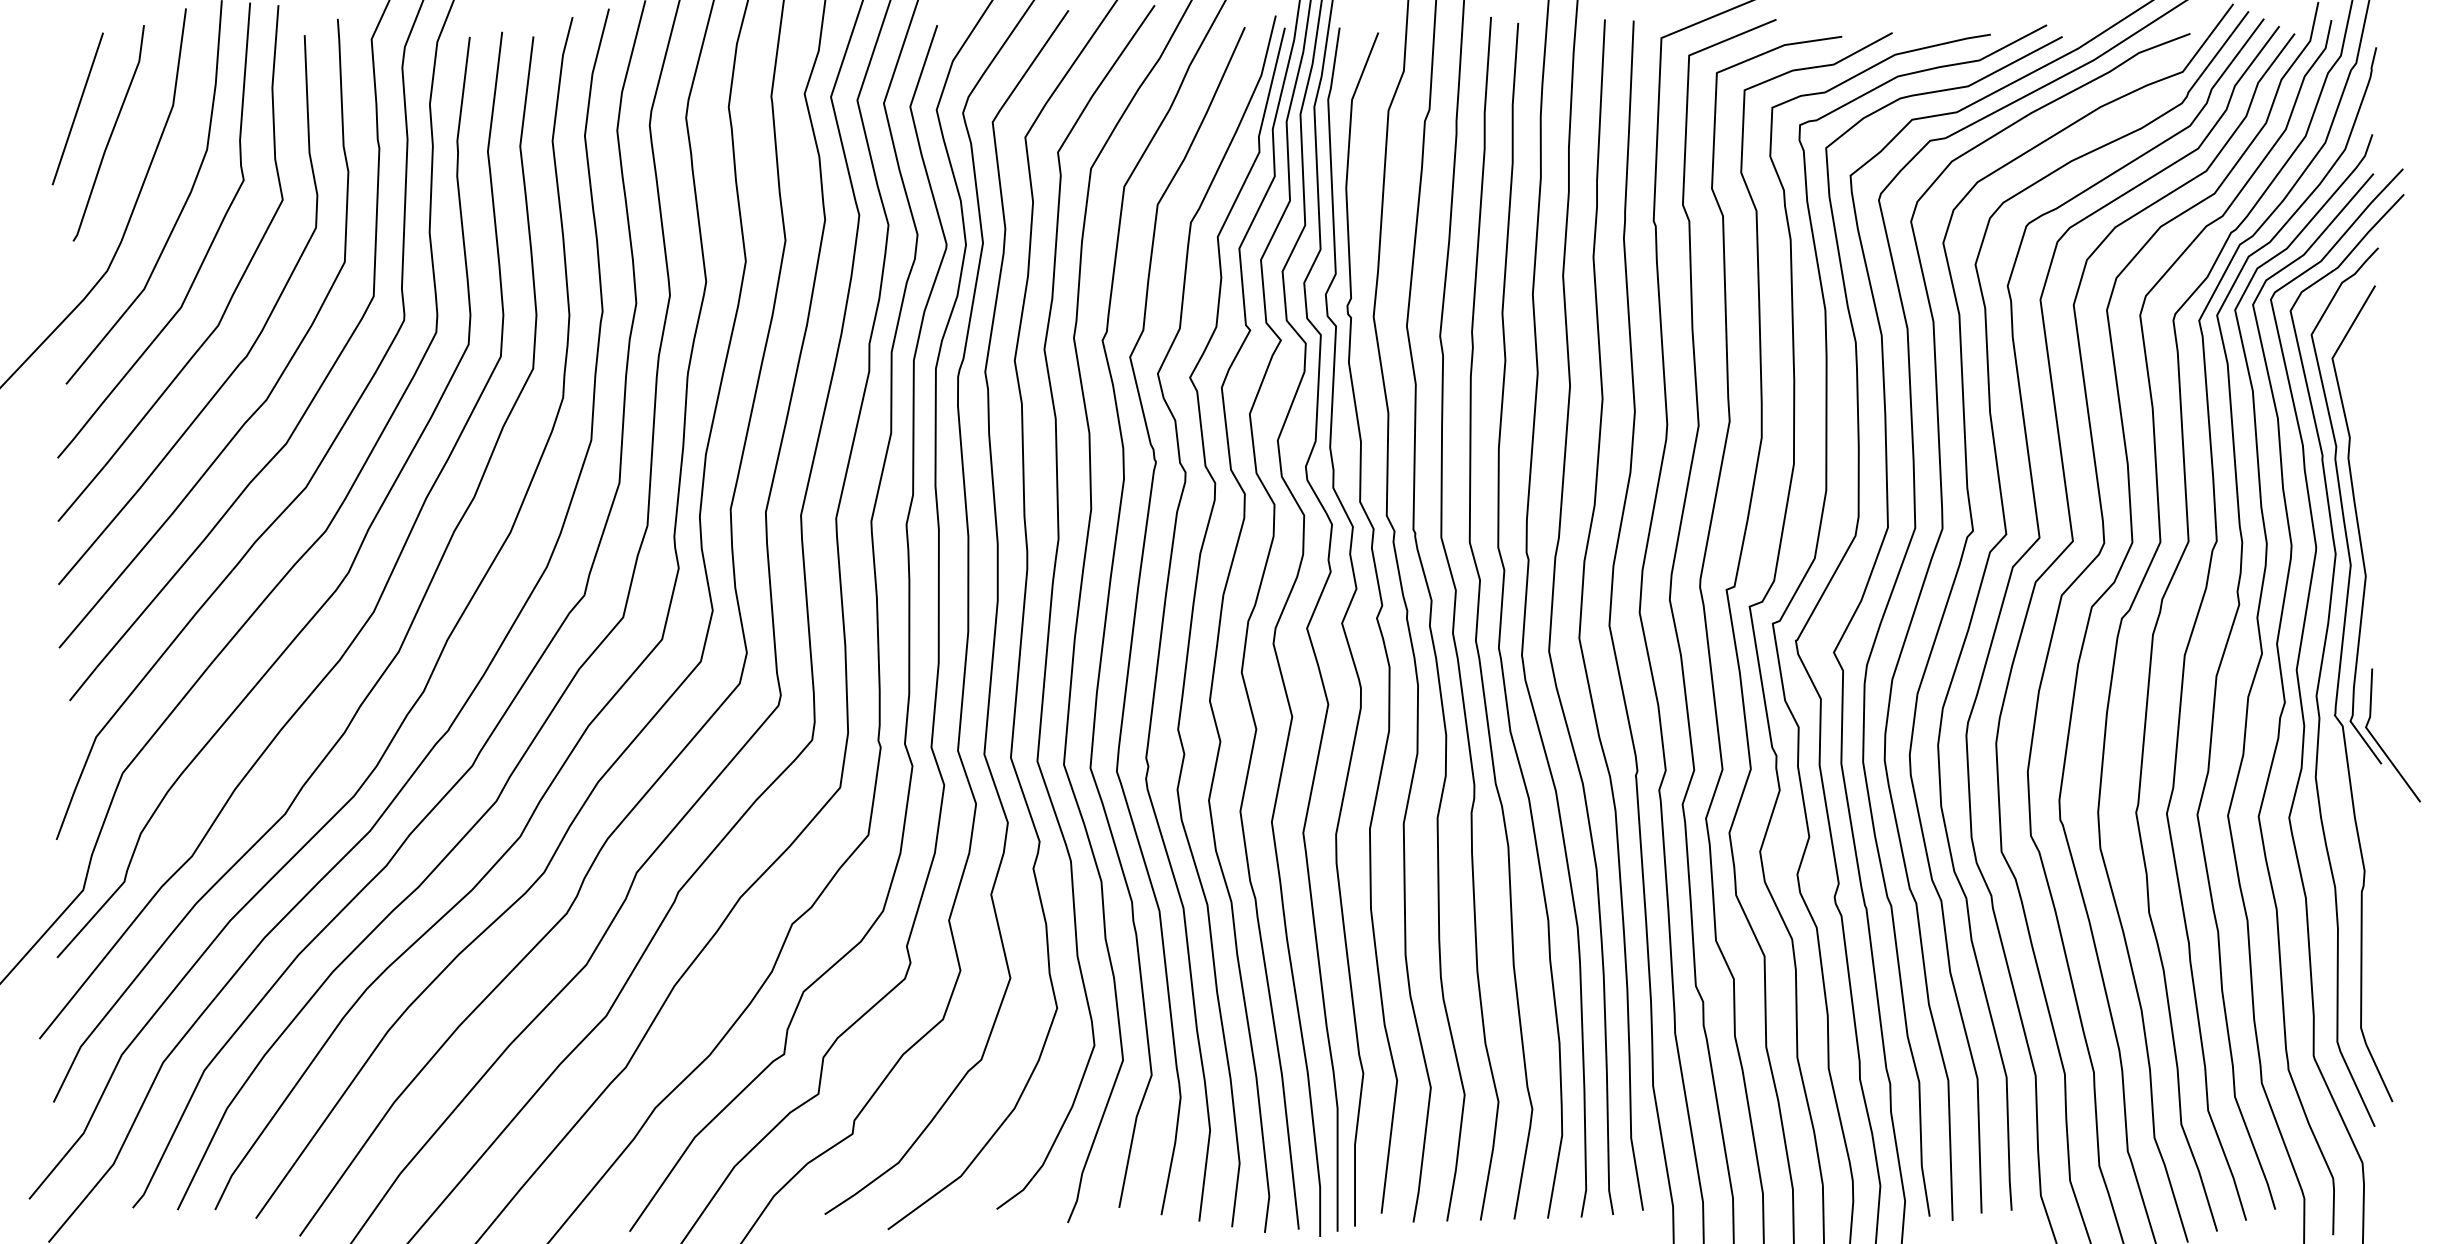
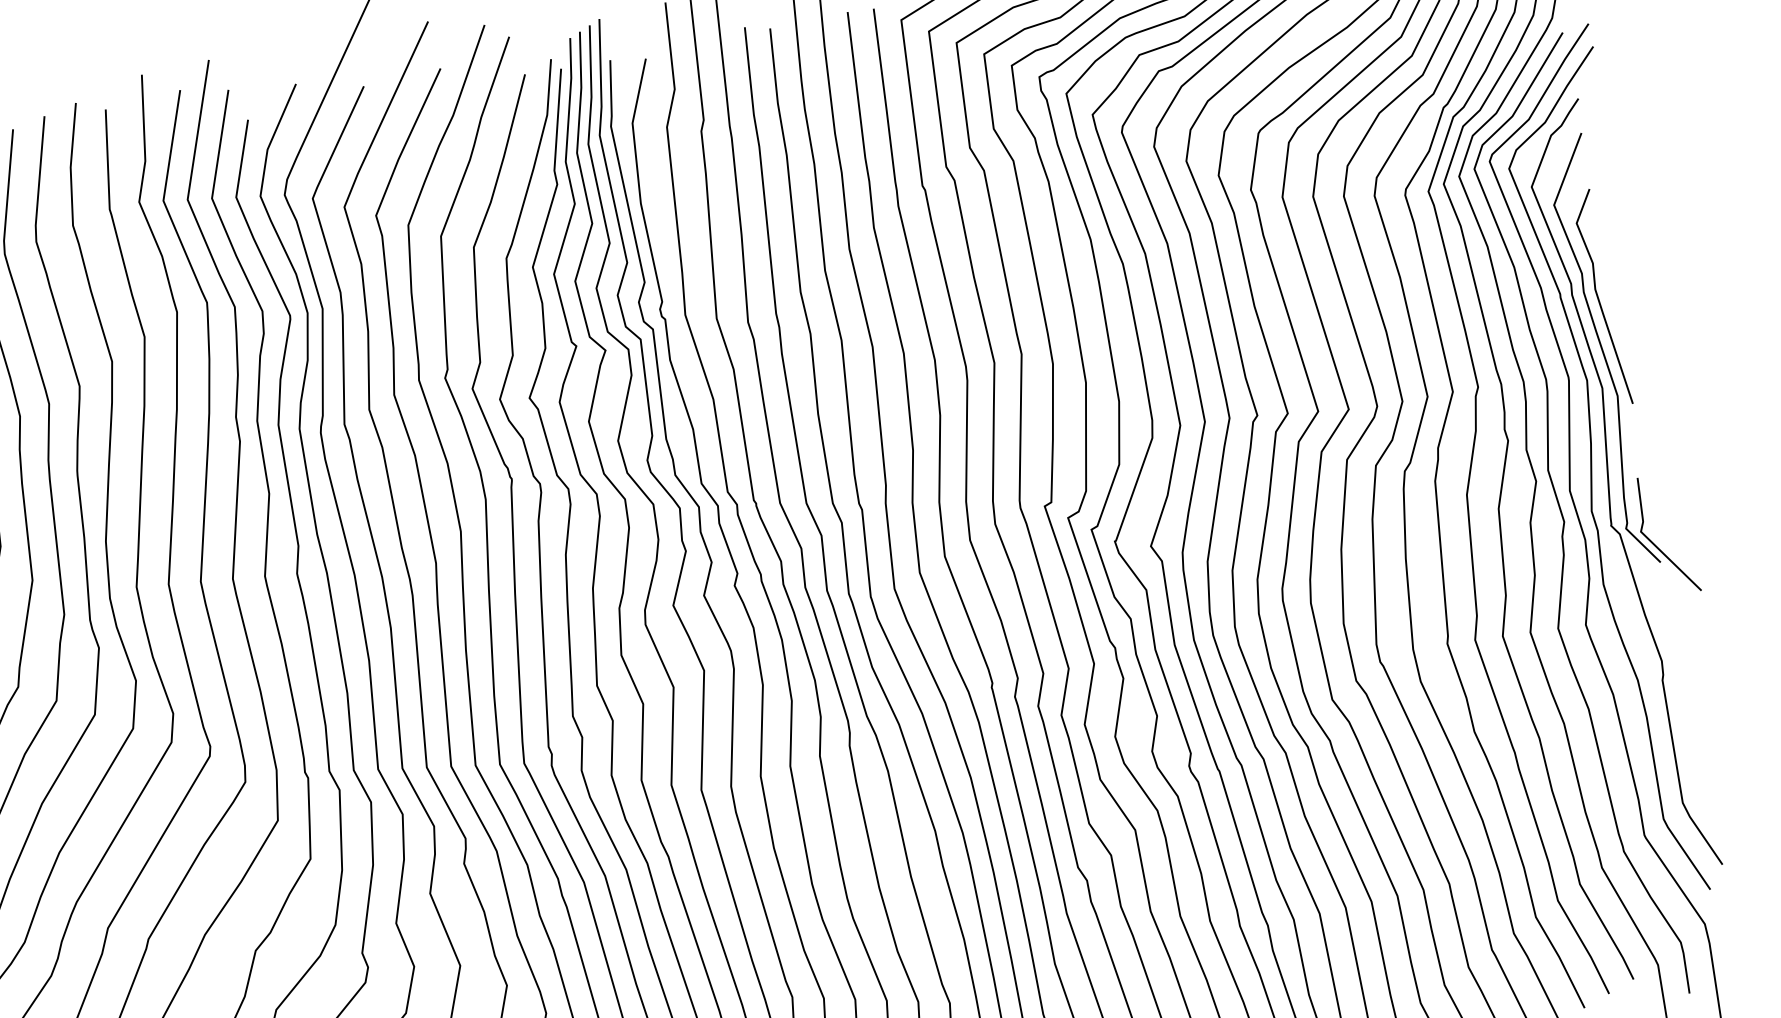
curve: (2363, 467) -> (1598, 298), added

